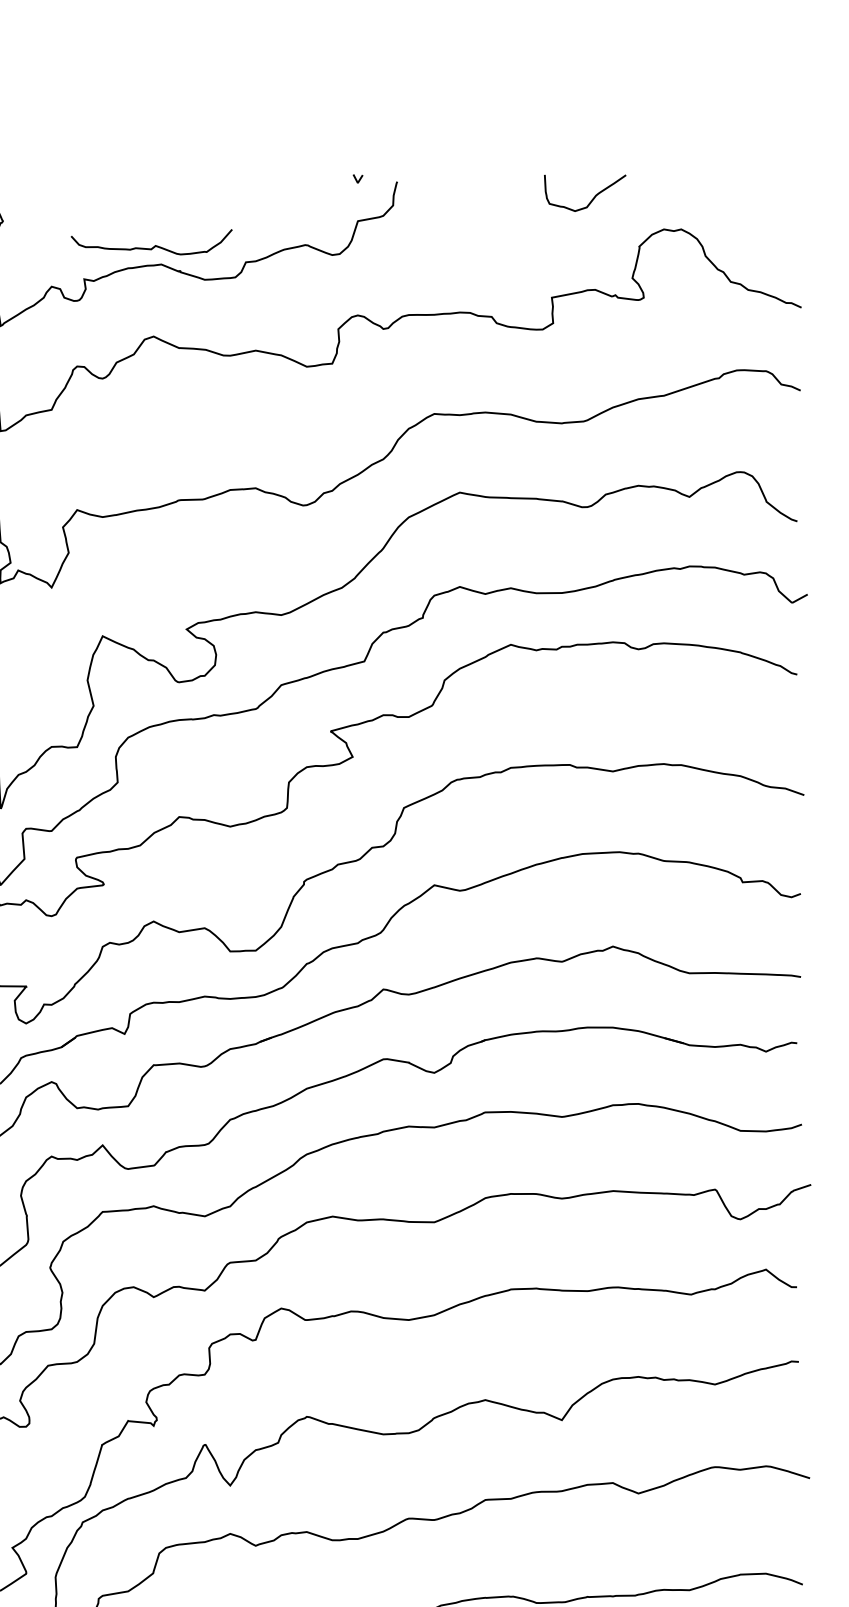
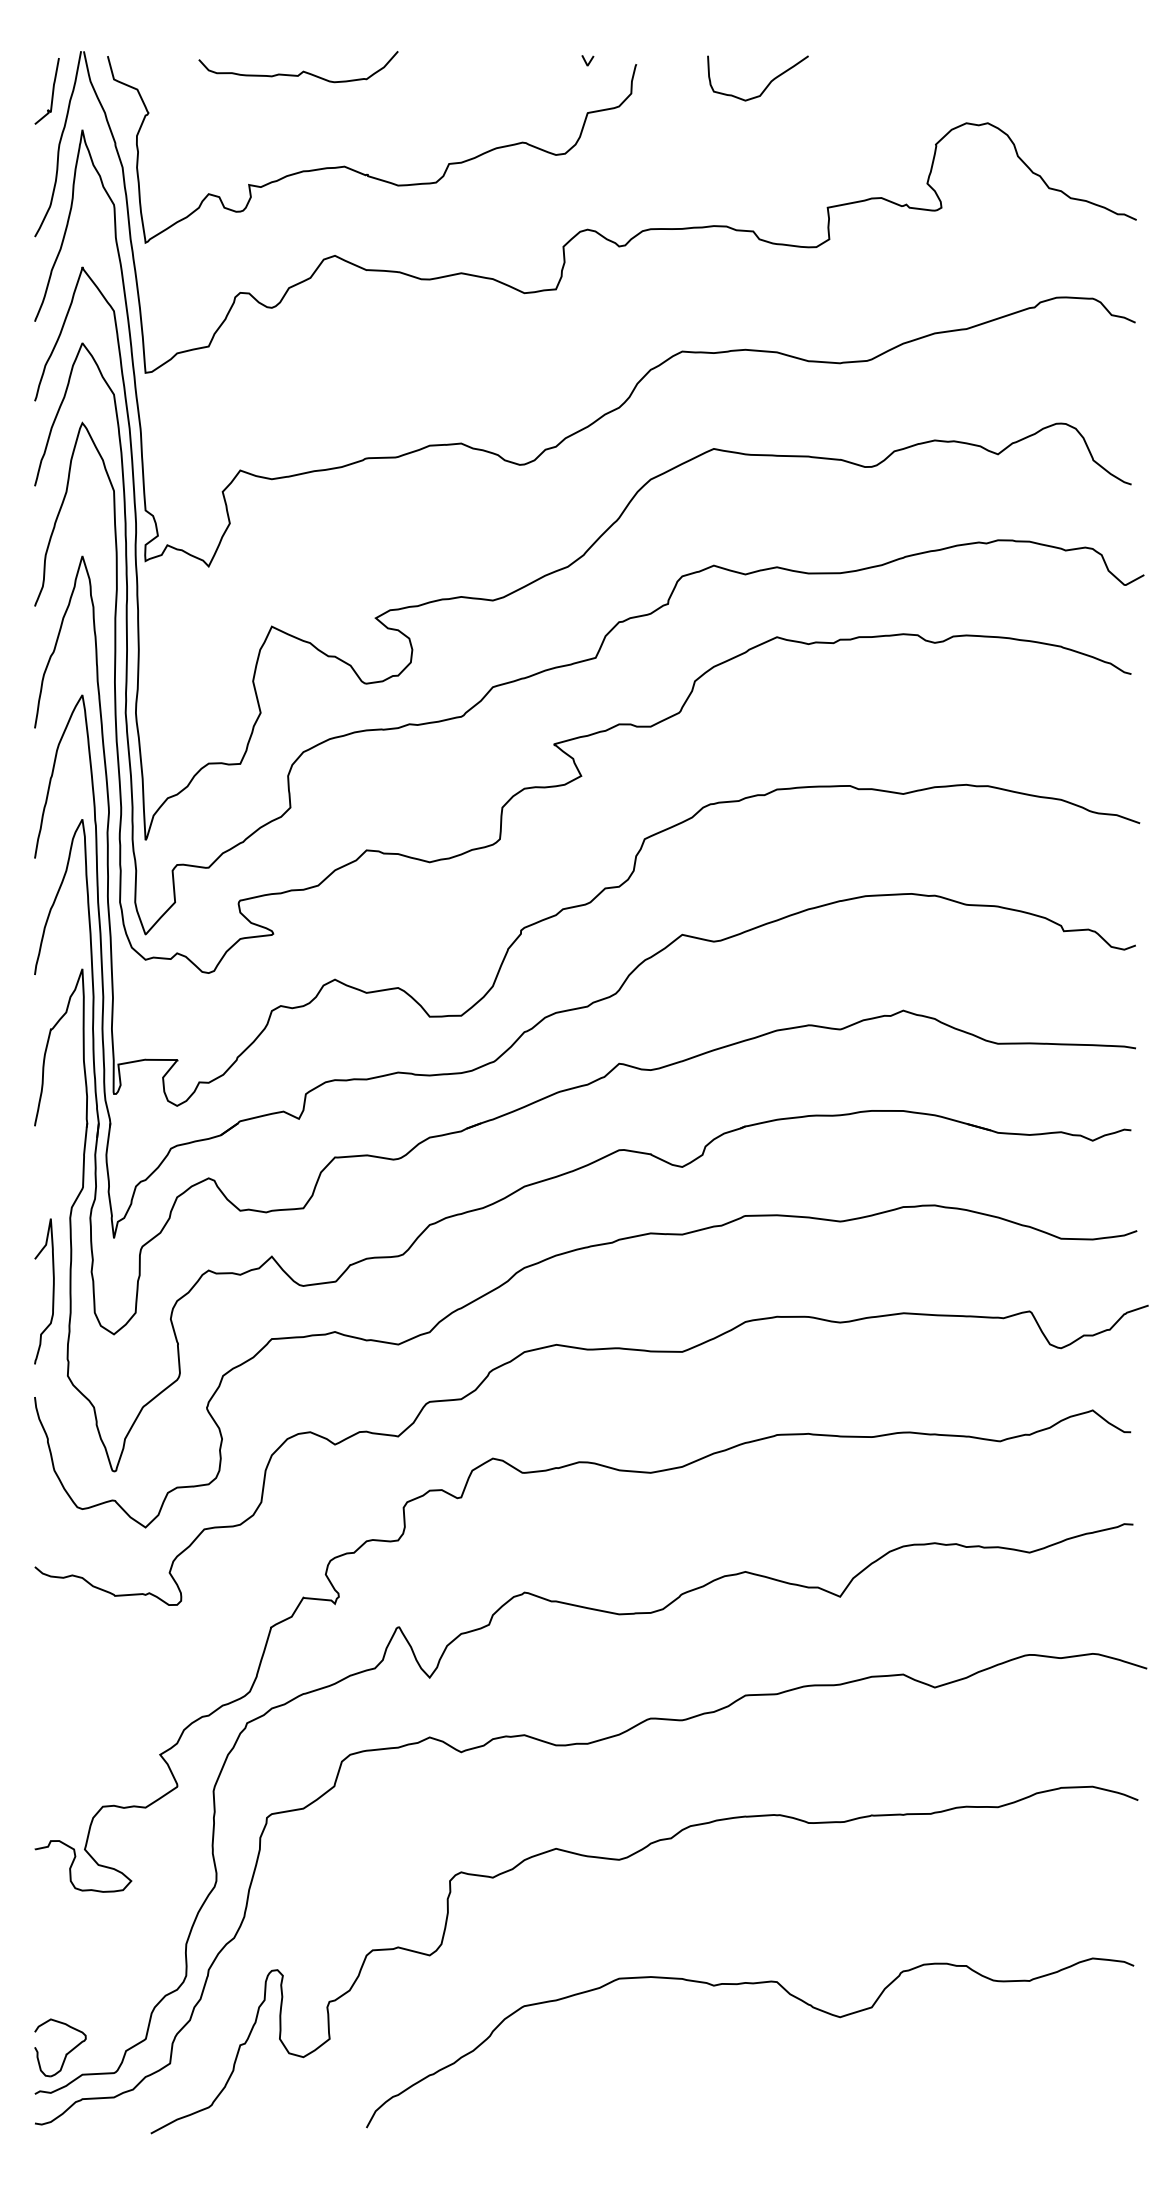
curve: (592, 198) -> (767, 84), moved
curve: (153, 246) -> (300, 72), moved

